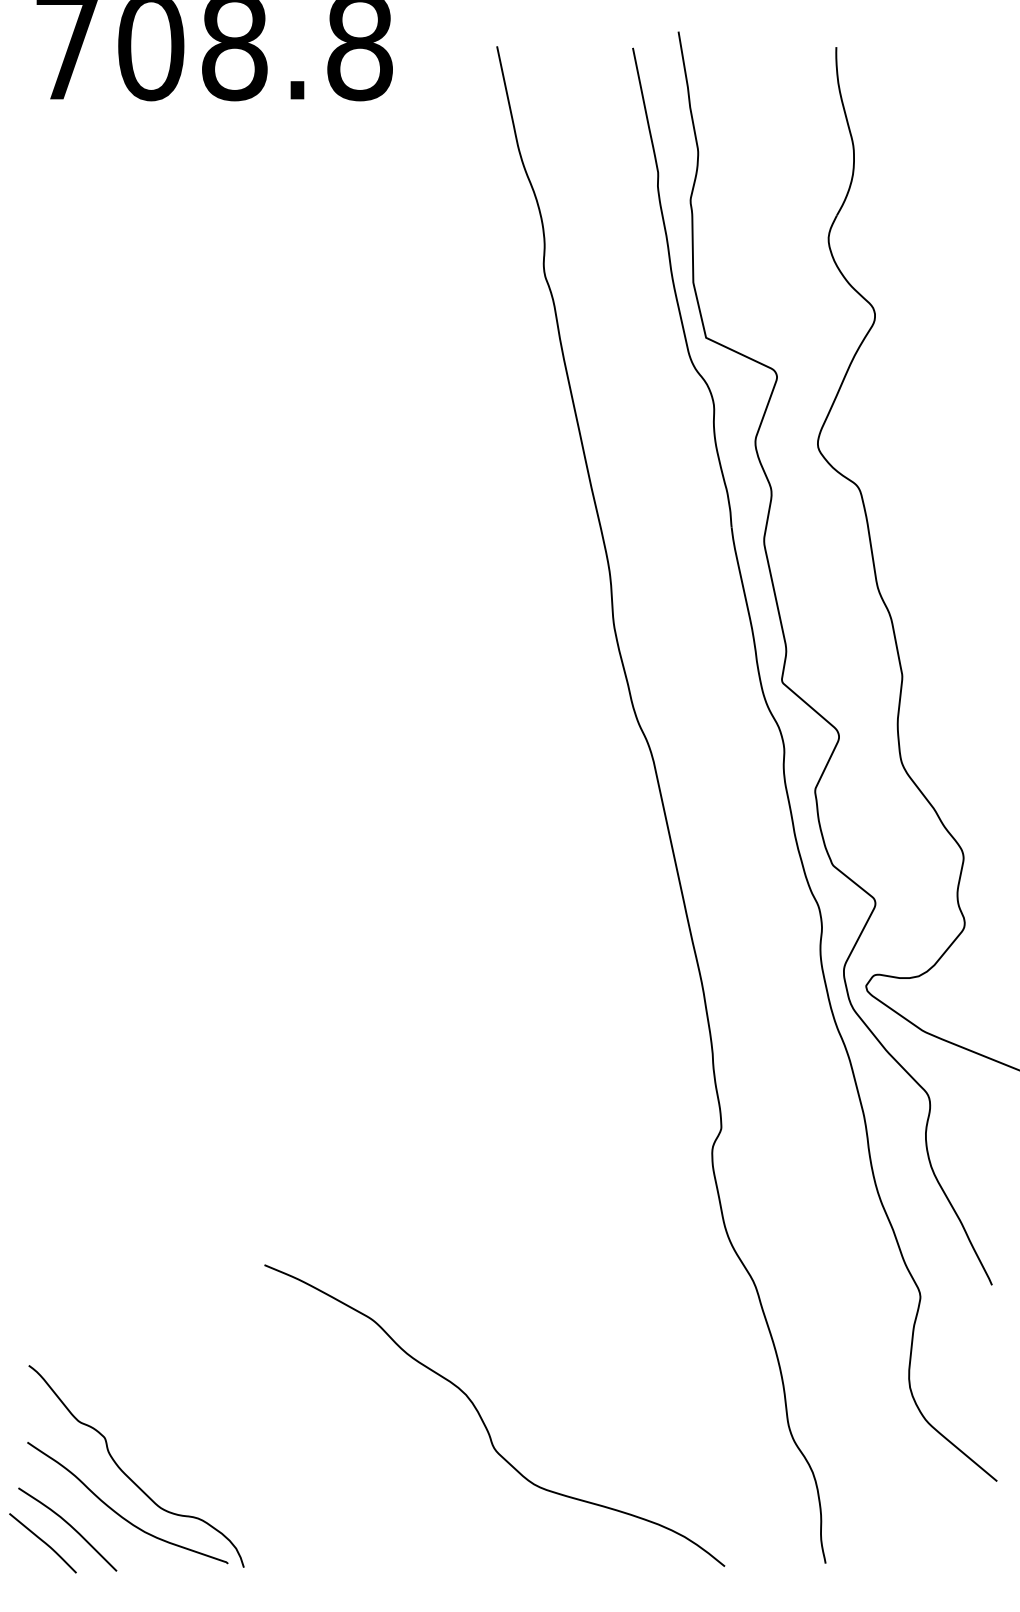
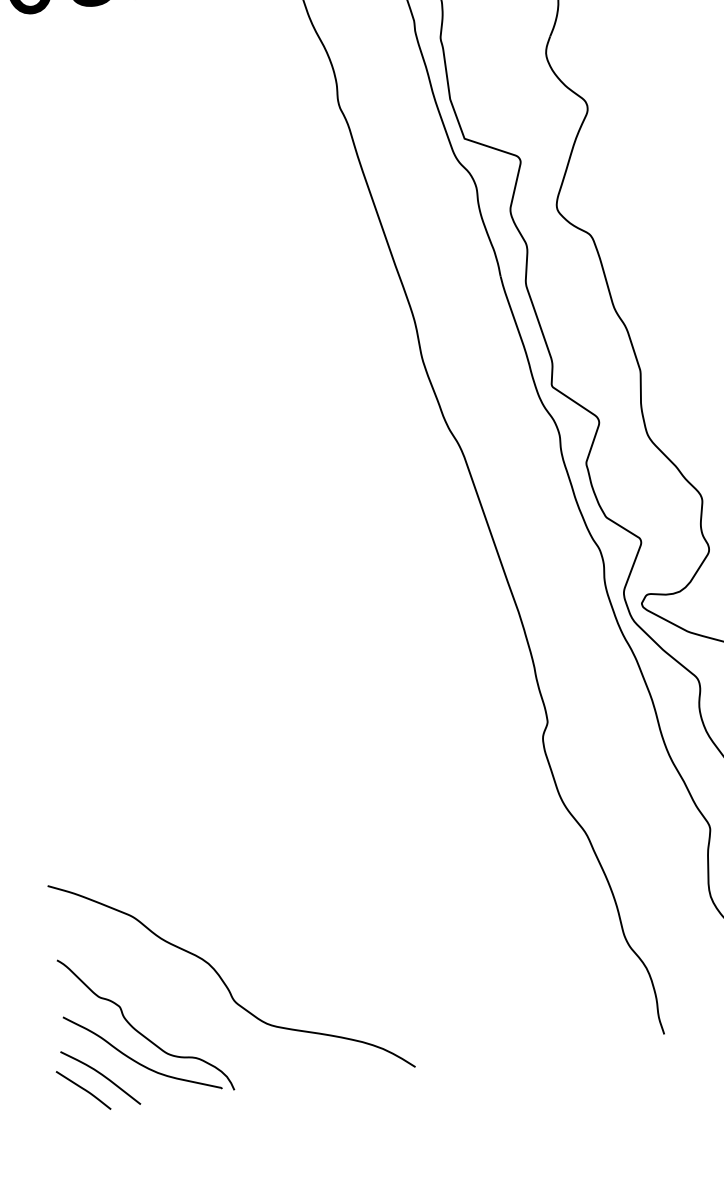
curve: (483, 1420) -> (223, 981), moved

